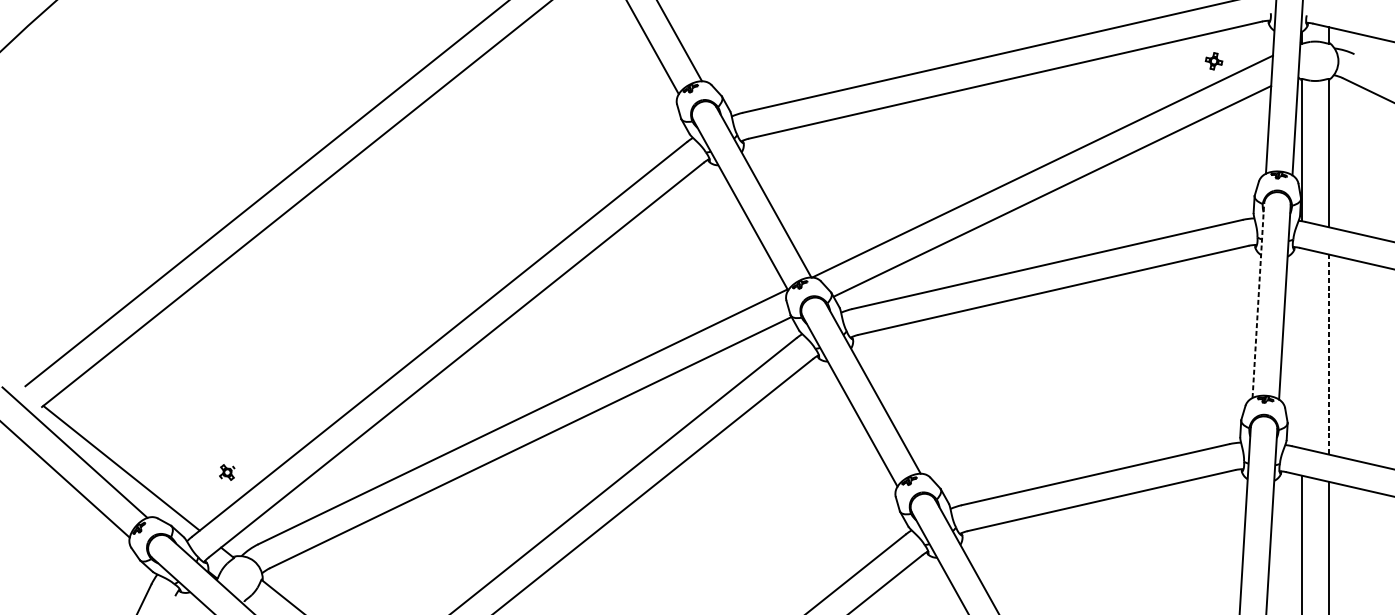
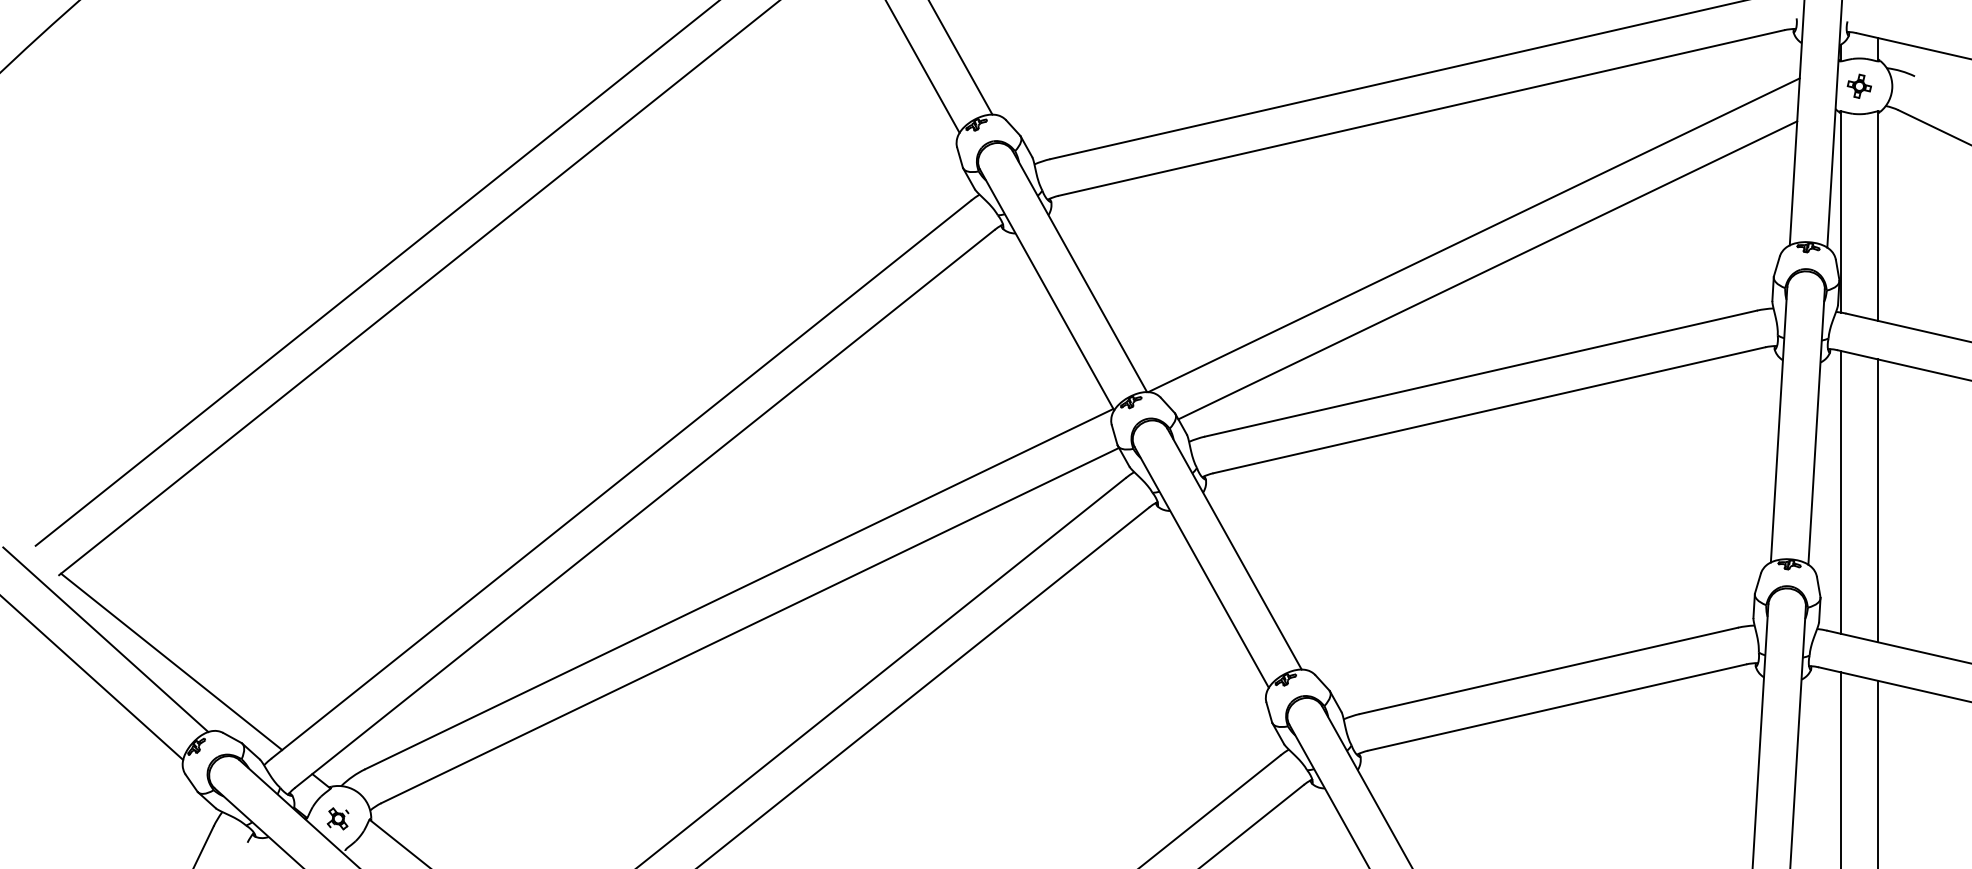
part: (1213, 60) -> (1858, 85), moved
line: (1258, 300) -> (1779, 424), dashed -> solid
line: (1301, 347) -> (1840, 491), added
line: (1328, 354) -> (1878, 501), dashed -> solid
part: (226, 472) -> (337, 818), moved

